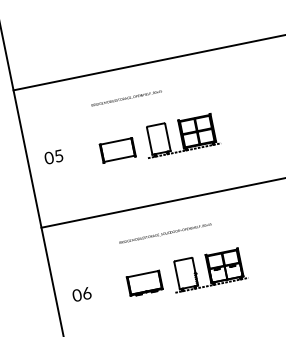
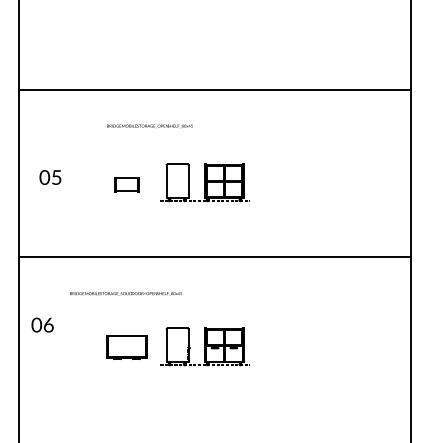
part: (117, 150) -> (126, 184), size x0.6
text: (165, 233) -> (126, 293), moved
text: (81, 293) -> (42, 324), moved

